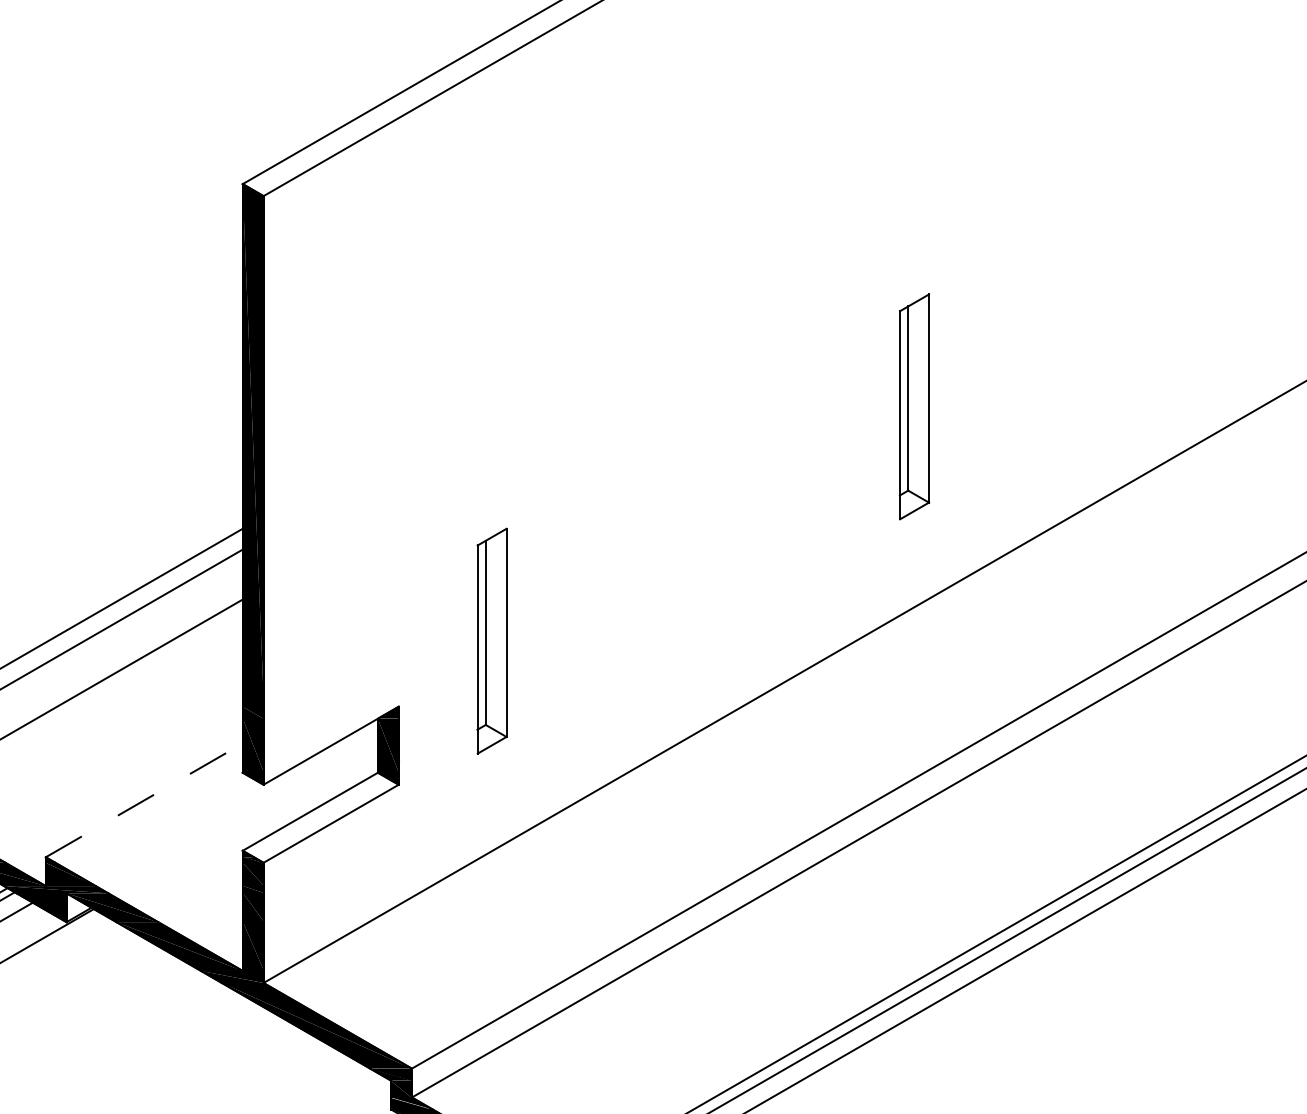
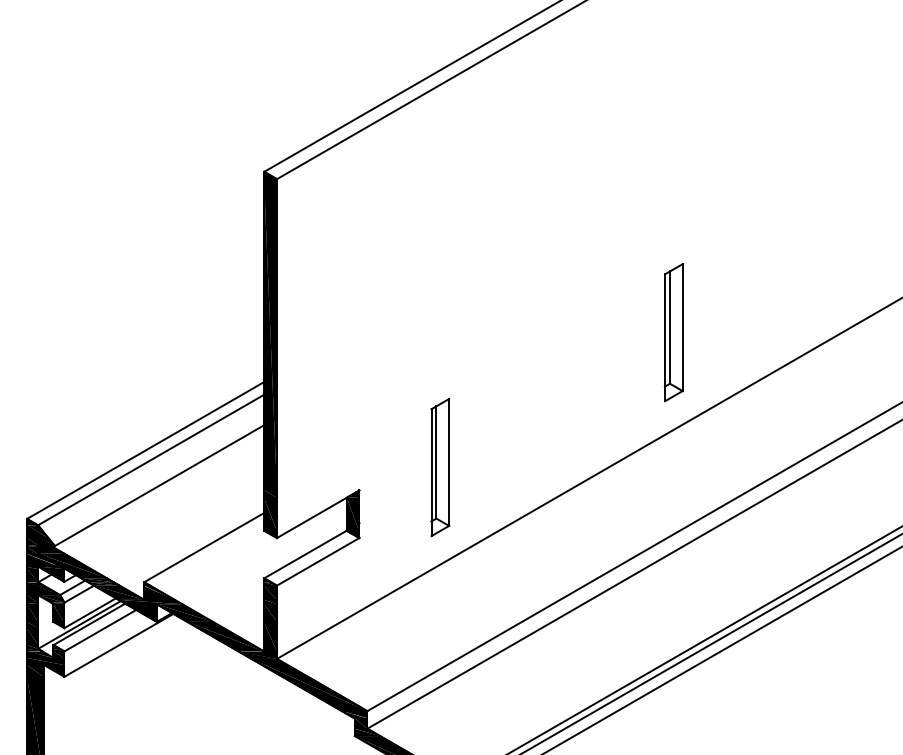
part: (913, 406) -> (673, 332), moved
part: (492, 641) -> (440, 467), moved
line: (144, 800) -> (204, 547), dashed -> solid

